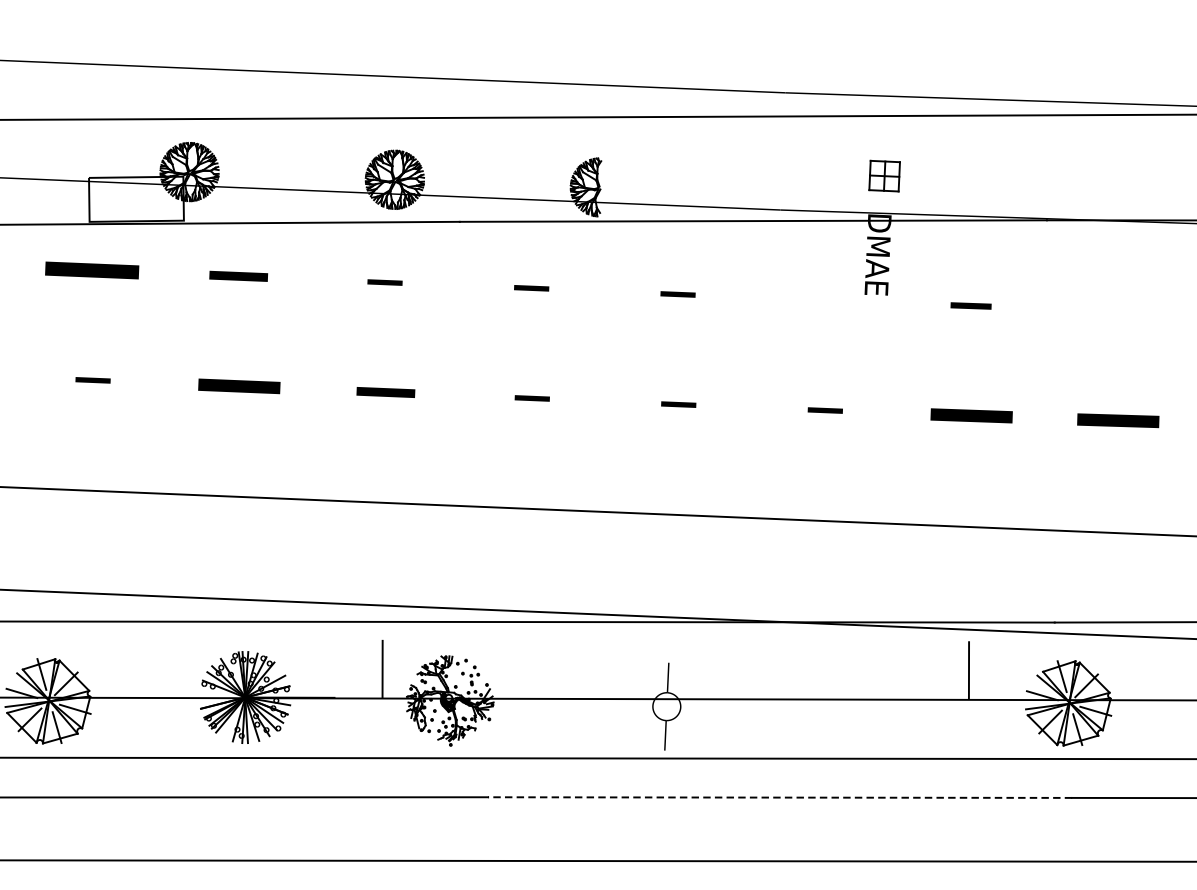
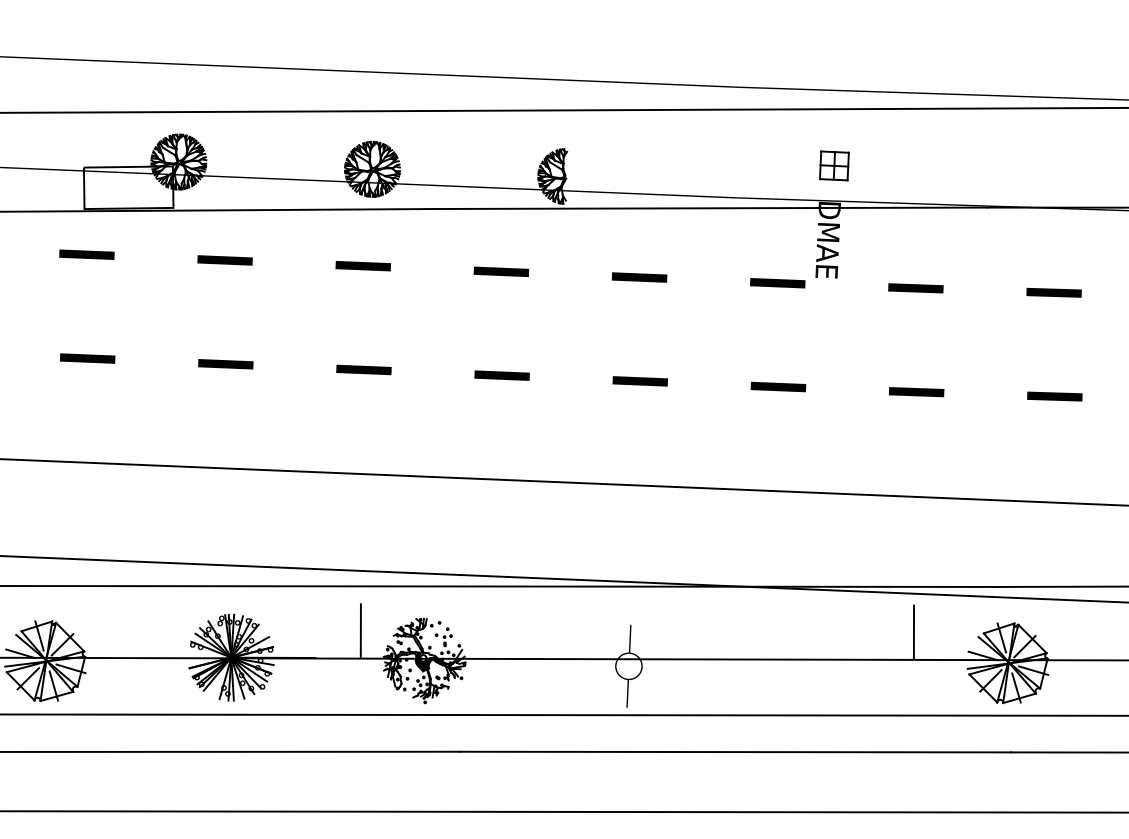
part: (91, 270) -> (86, 254), size x0.62
part: (384, 282) -> (362, 266), size x1.67
part: (531, 288) -> (501, 271), size x1.67
part: (678, 294) -> (639, 277), size x1.67
part: (824, 300) -> (777, 283), added
part: (970, 306) -> (915, 288), size x1.43
part: (1116, 310) -> (1053, 292), added
part: (92, 380) -> (87, 358), size x1.67
part: (239, 386) -> (225, 364), size x0.71
part: (531, 398) -> (501, 375), size x1.67
part: (678, 404) -> (639, 381), size x1.67
part: (825, 410) -> (778, 386), size x1.67
part: (971, 416) -> (916, 392), size x0.71
part: (1117, 420) -> (1054, 396), size x0.71
line: (779, 798) -> (735, 752), dashed -> solid

